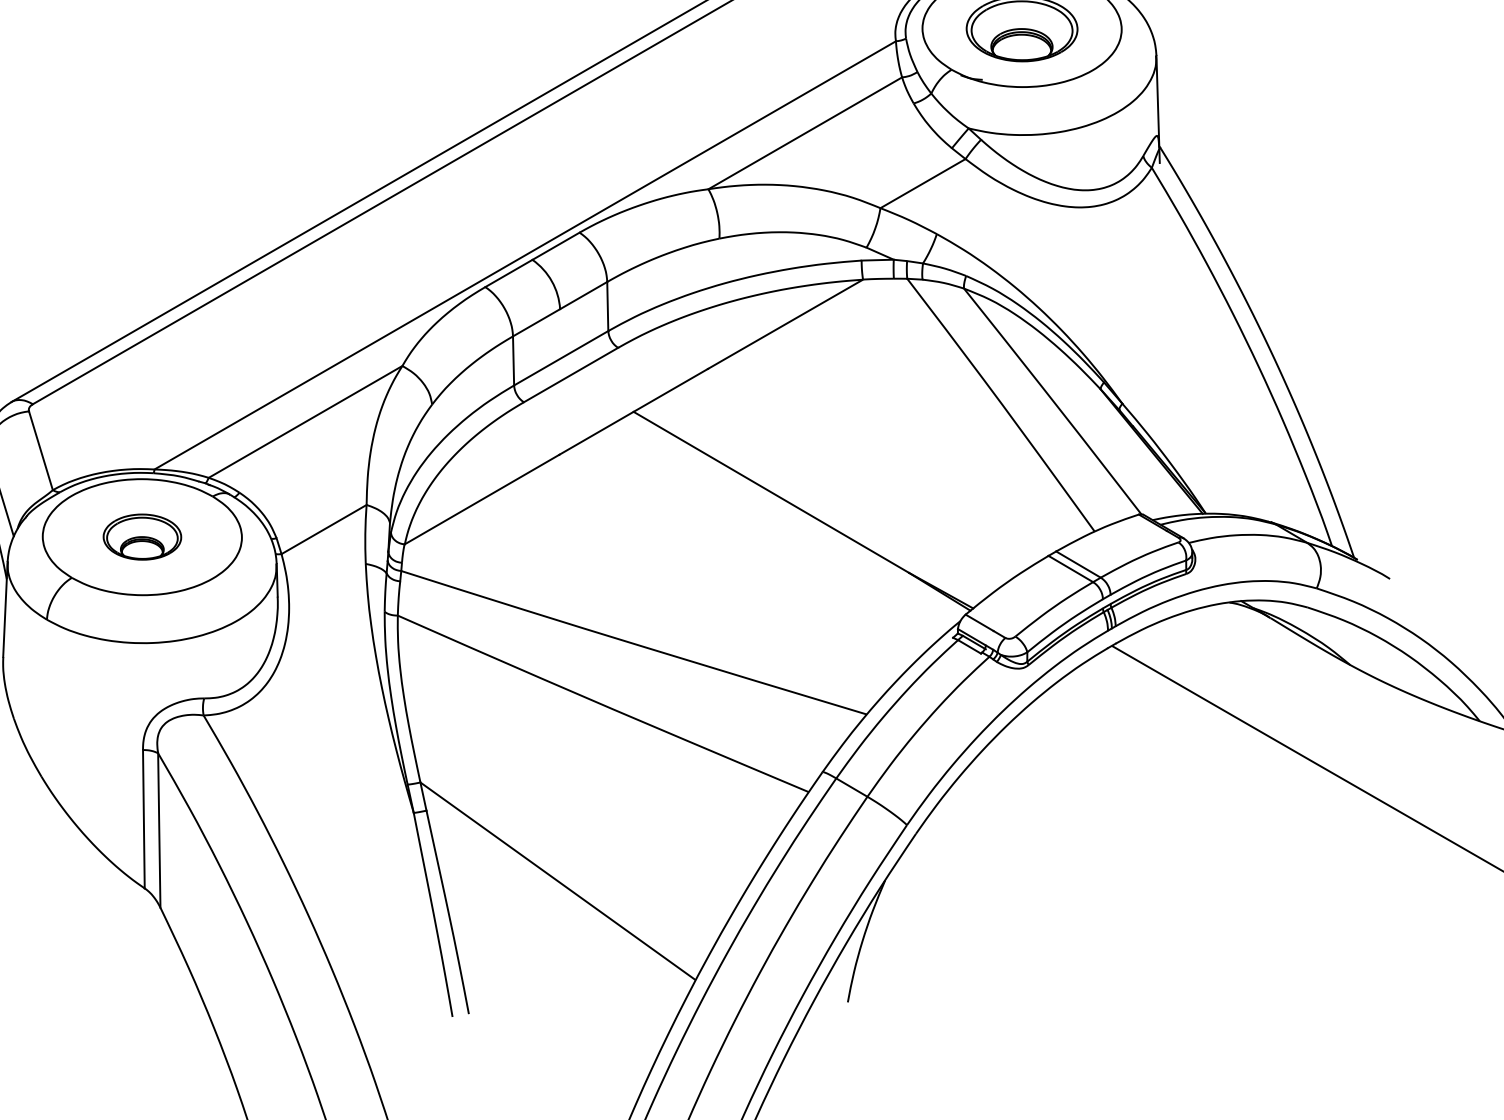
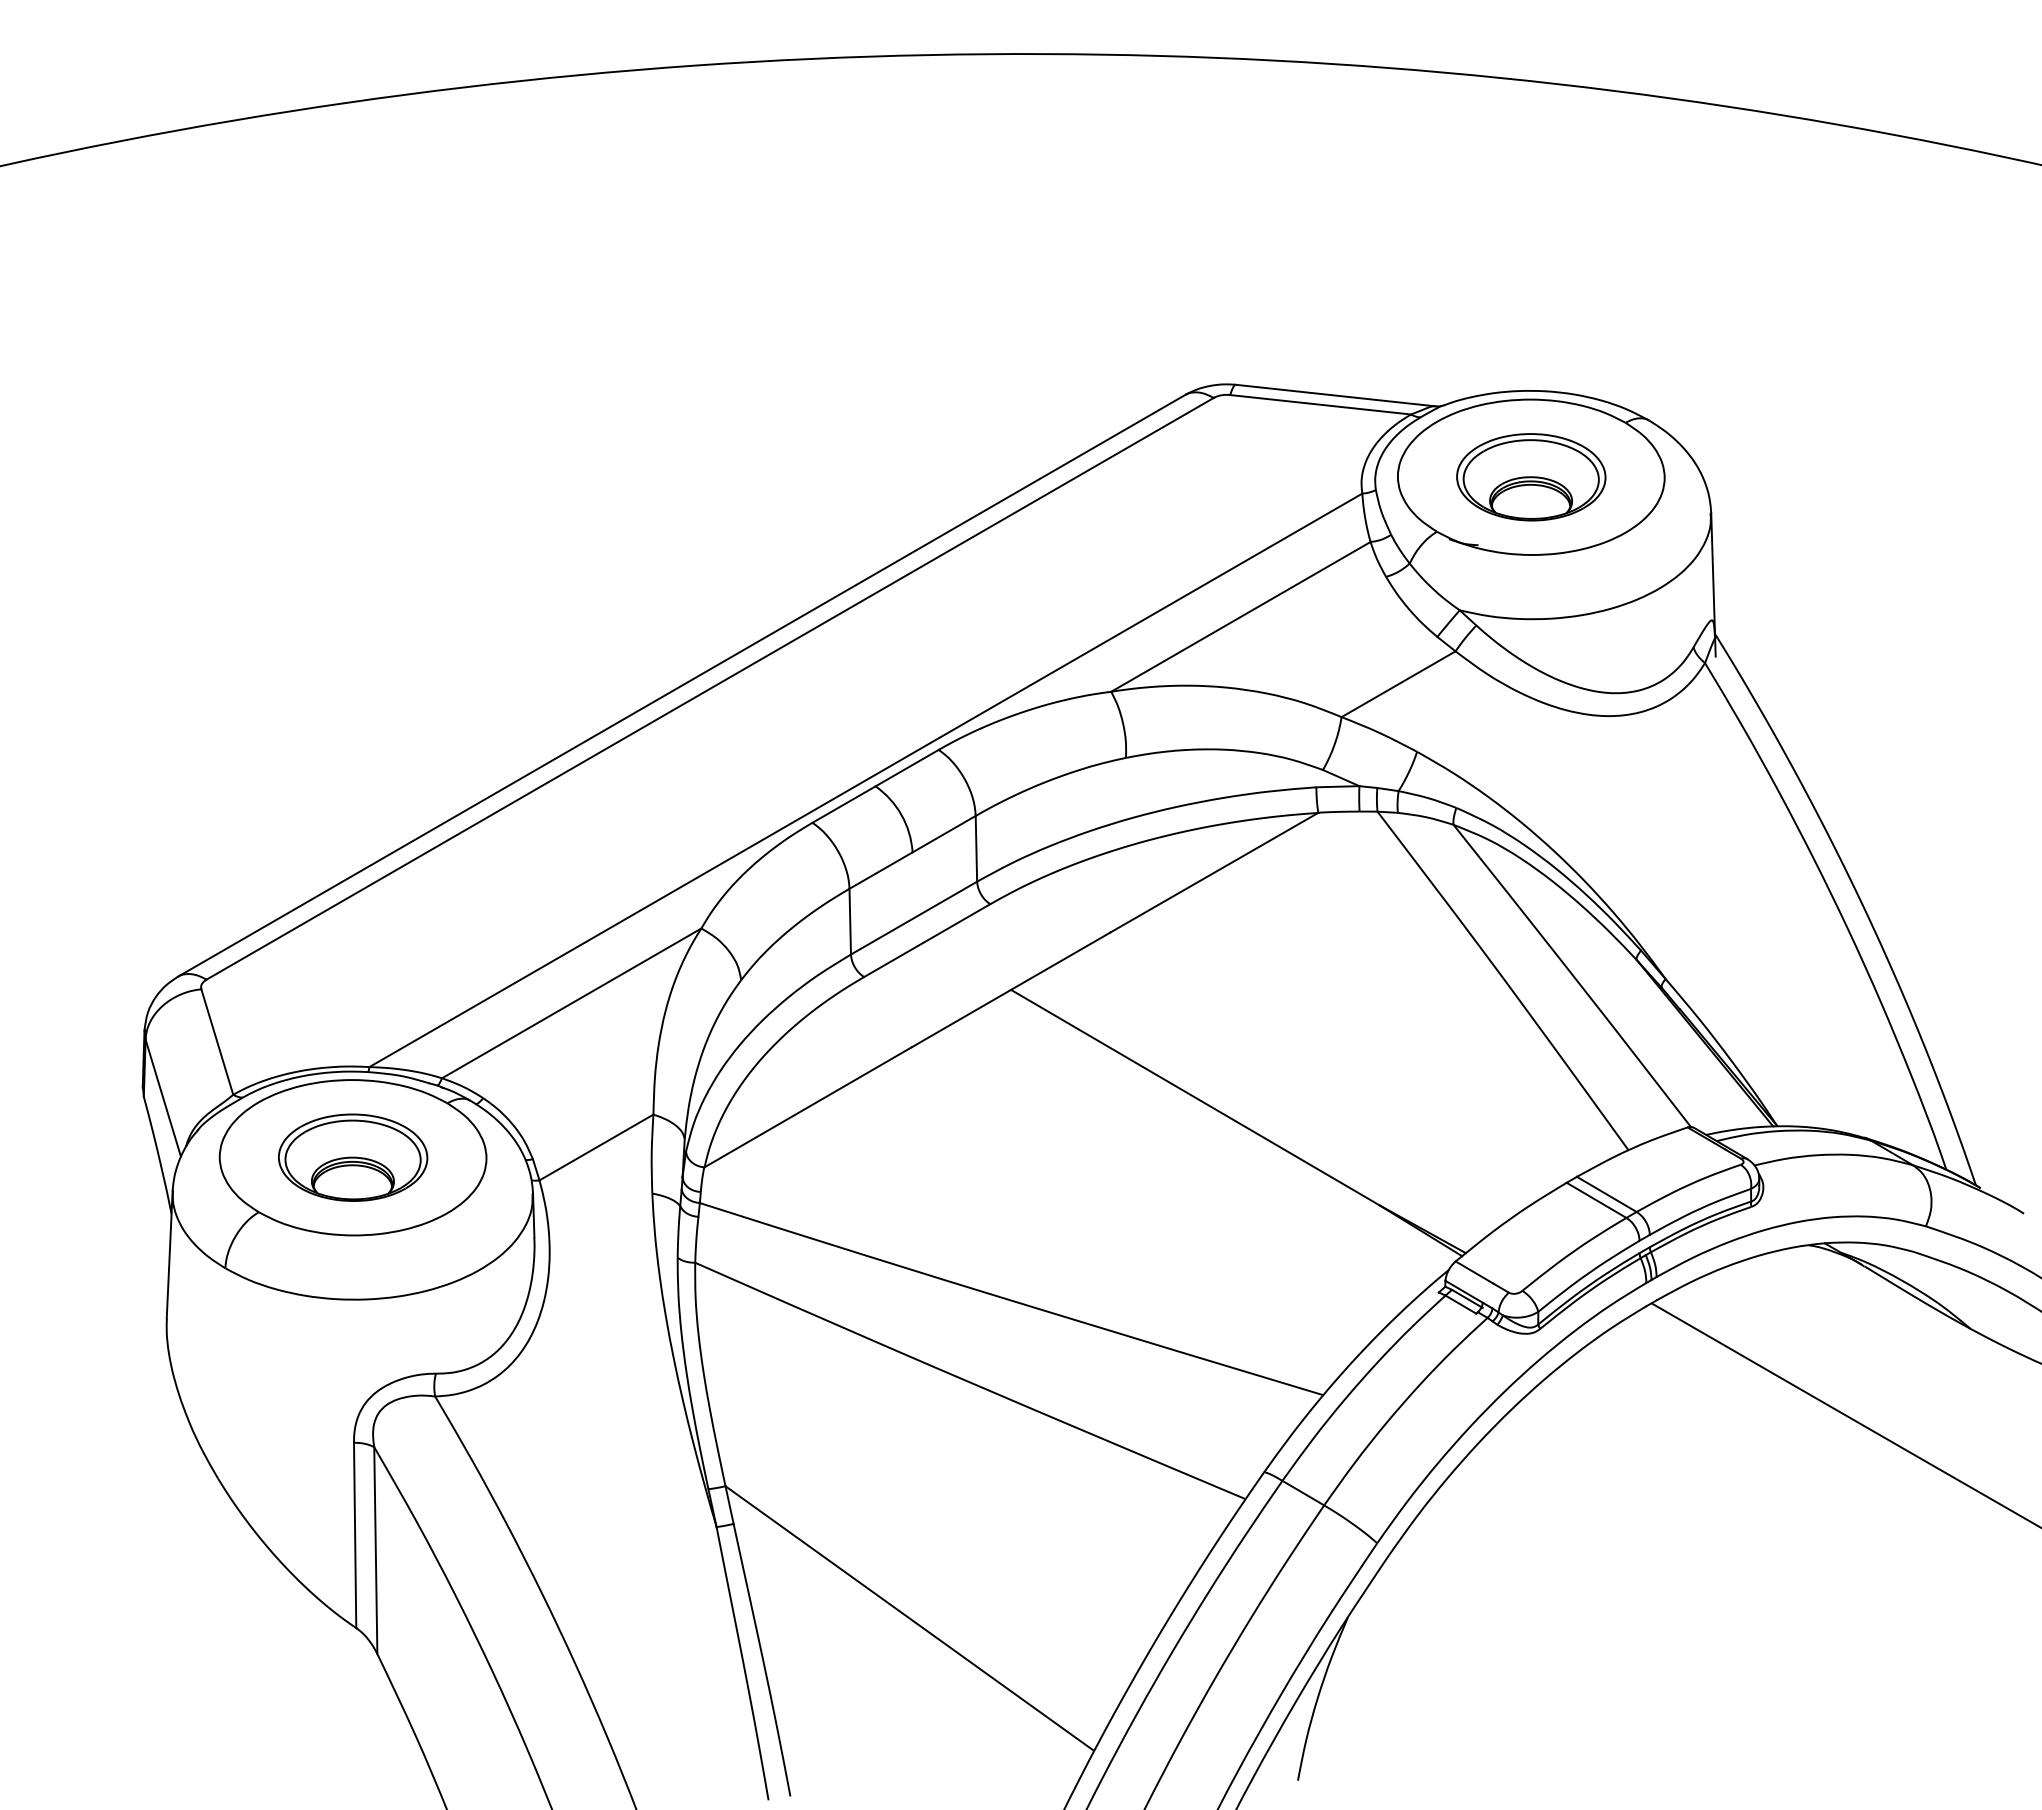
part: (142, 537) -> (353, 1157), size x1.43

